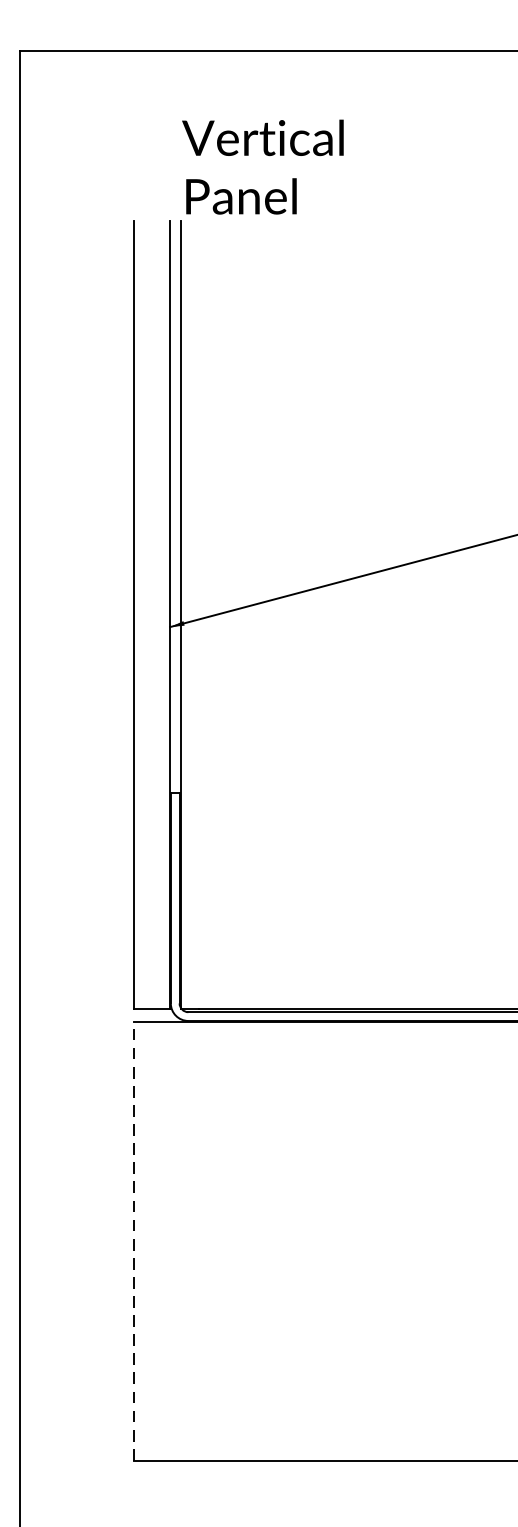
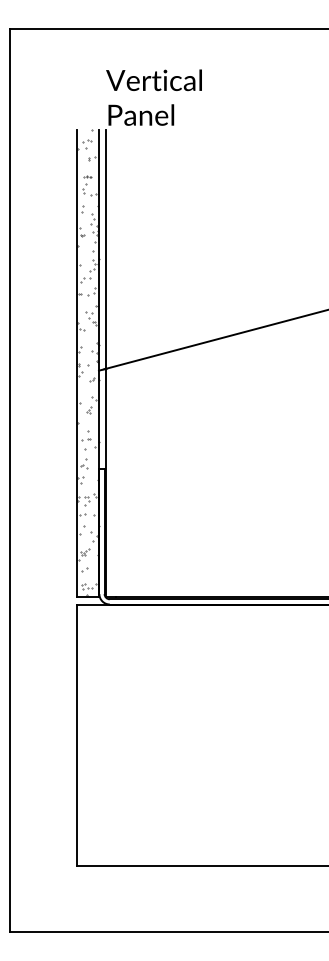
hatch: (150, 611) -> (87, 361), added
line: (133, 1239) -> (77, 734), dashed -> solid

